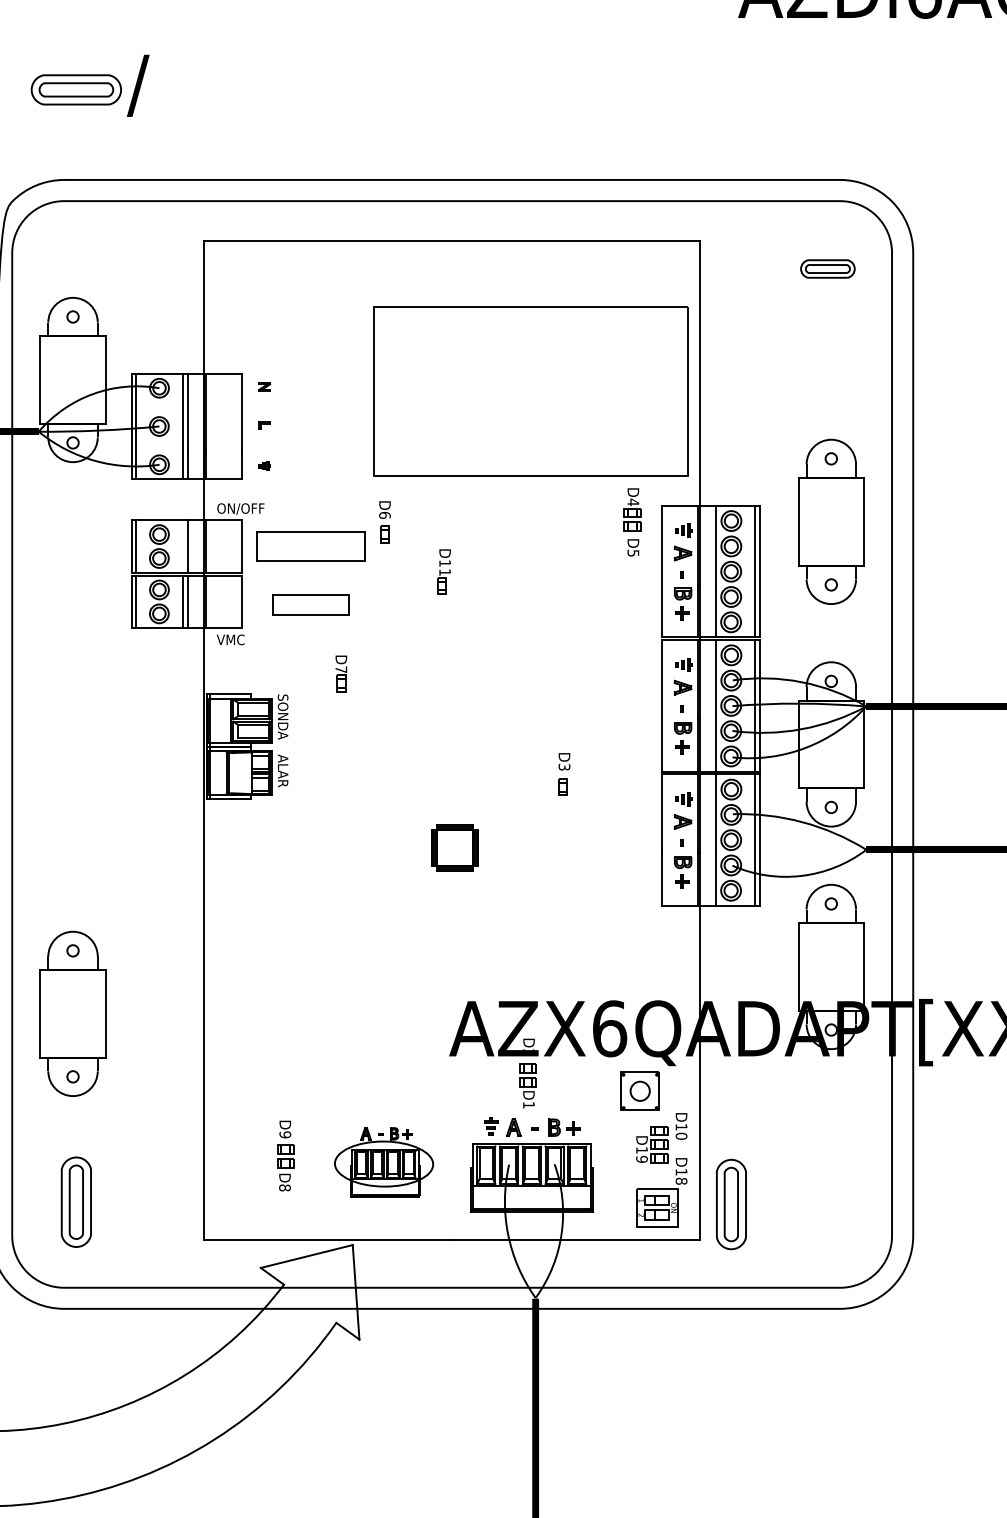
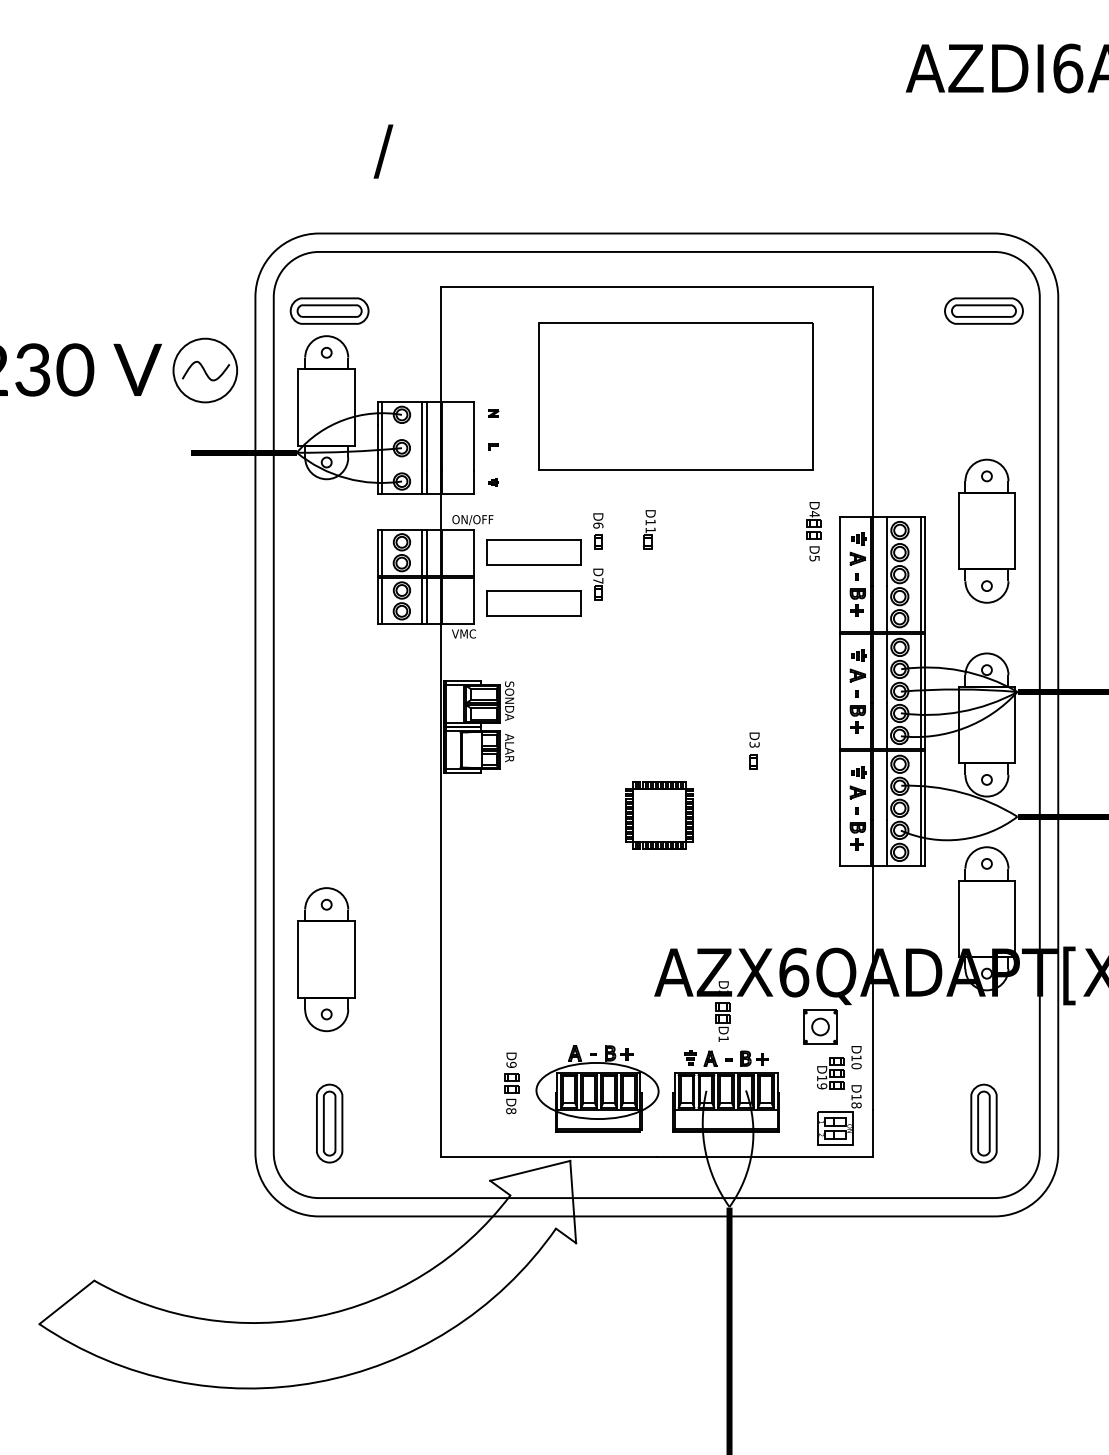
part: (76, 89) -> (329, 310), moved
part: (827, 268) -> (983, 310), size x1.67
part: (529, 391) -> (675, 396), moved
line: (183, 546) -> (422, 552), added
part: (443, 571) -> (649, 529), moved
part: (310, 604) -> (533, 603), size x1.43
part: (341, 673) -> (598, 584), moved
part: (455, 848) -> (659, 815), size x1.67
part: (384, 1161) -> (597, 1088), size x1.43
part: (730, 1204) -> (983, 1123), moved

